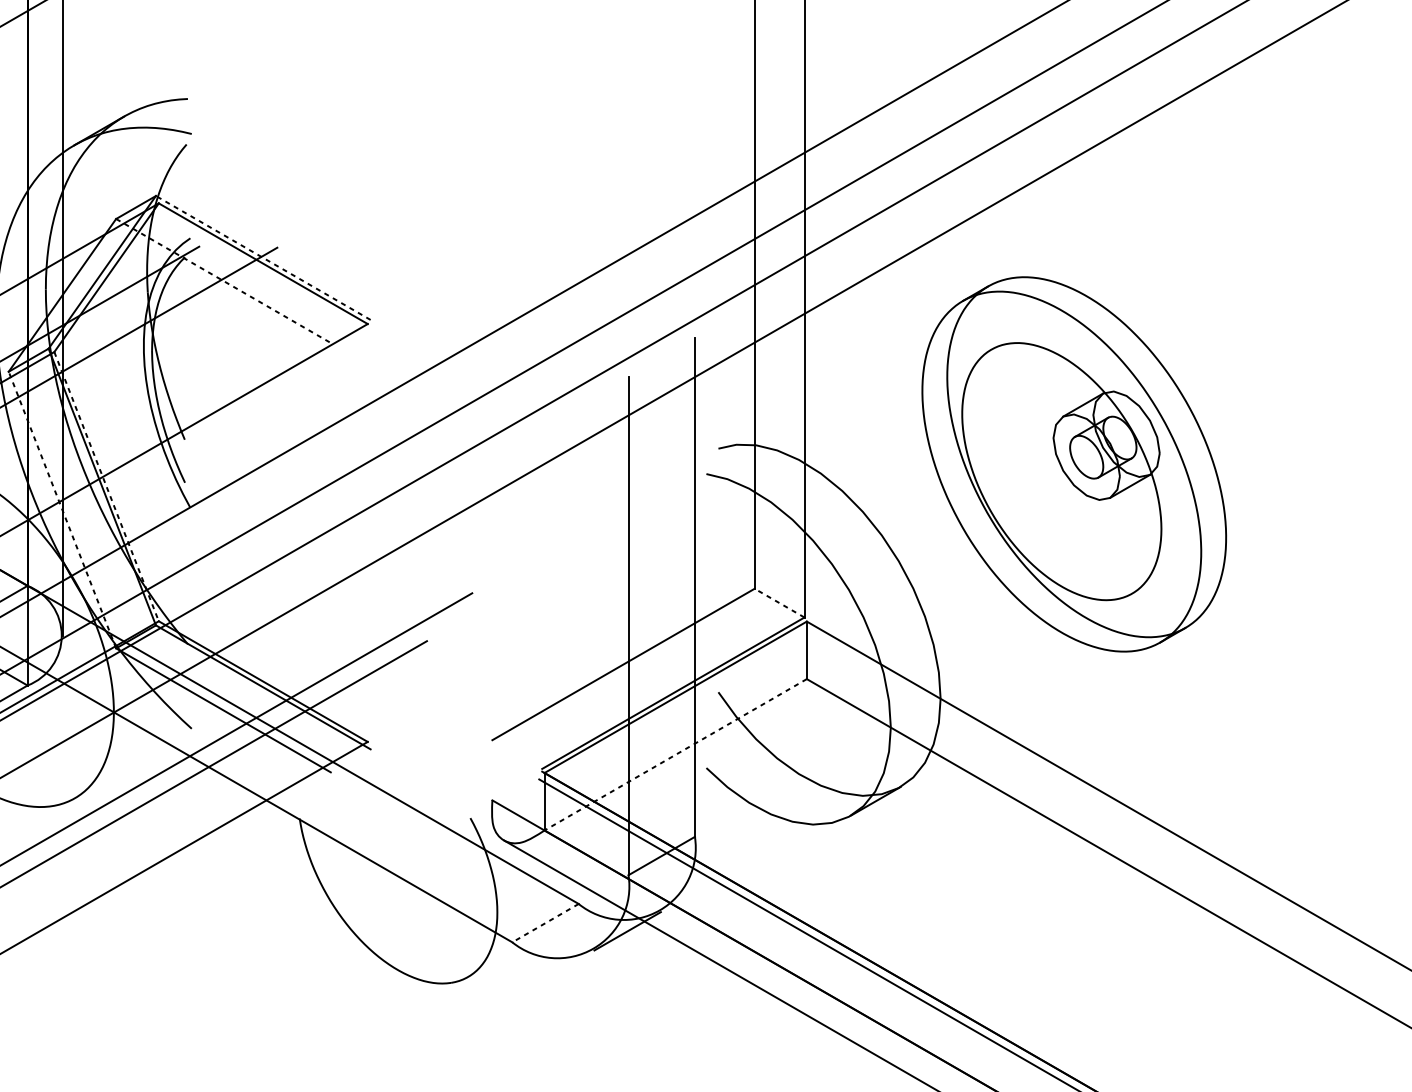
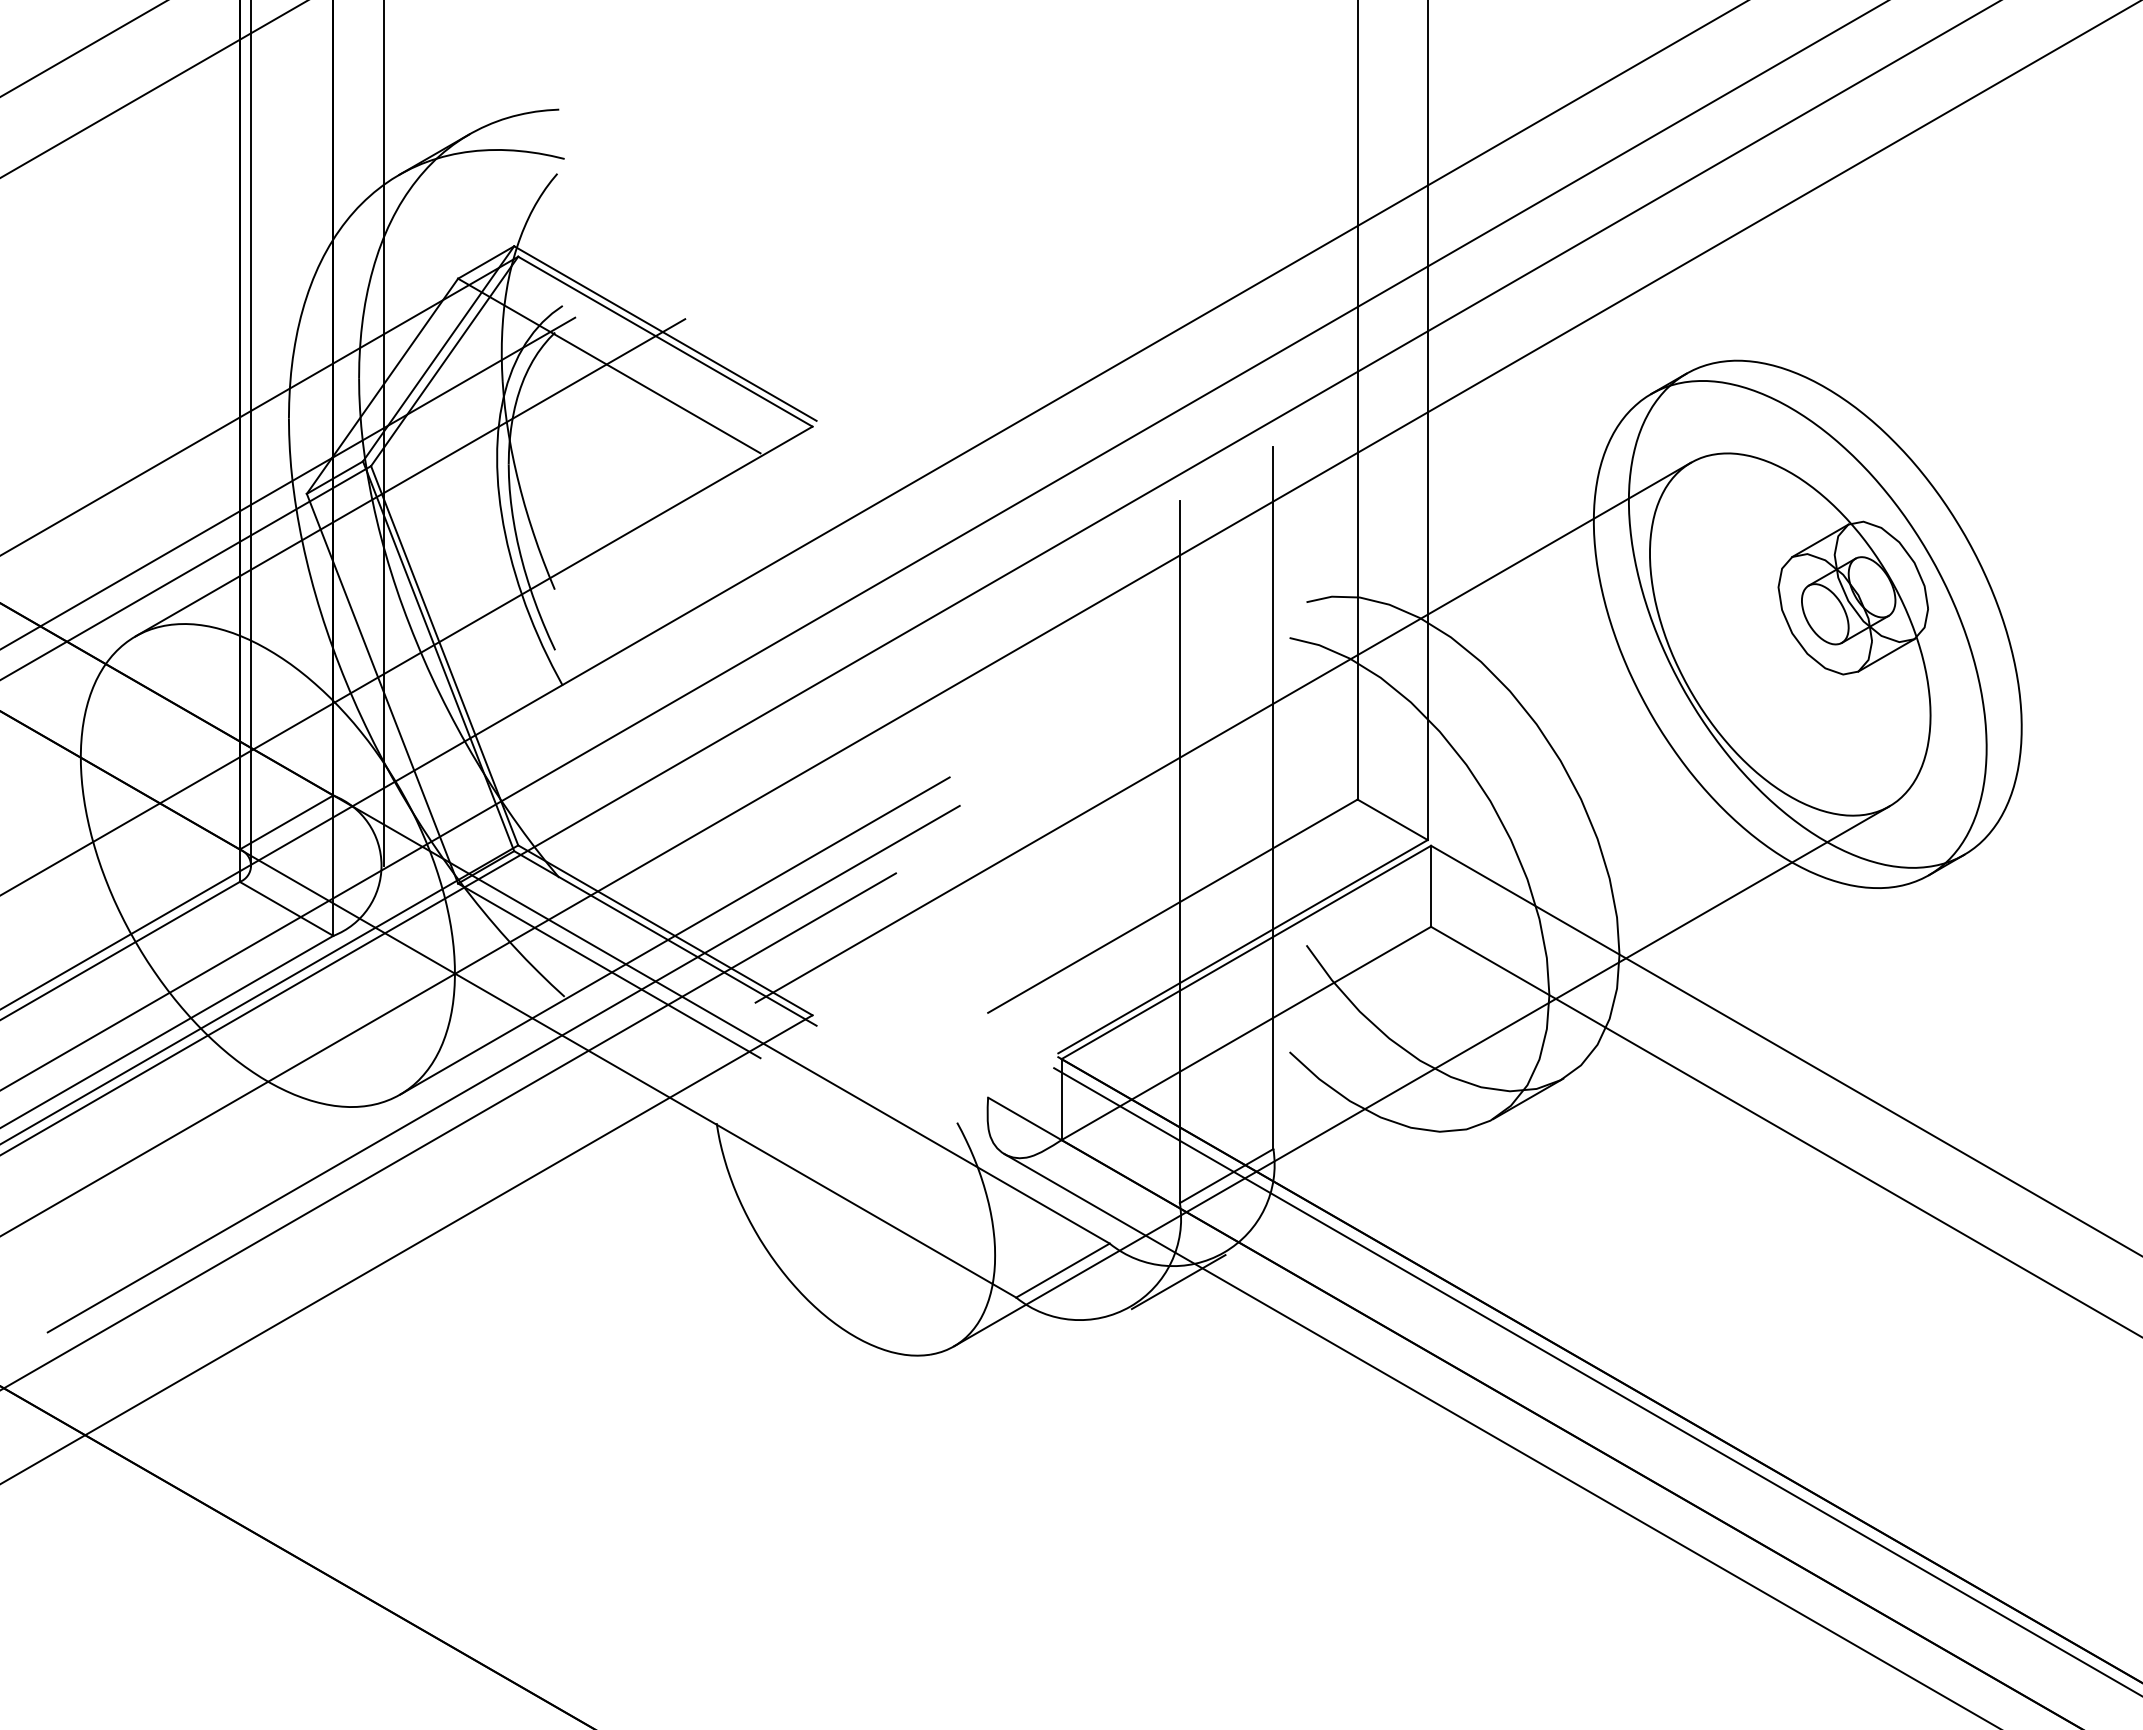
line: (263, 257) -> (665, 333), dashed -> solid
line: (223, 281) -> (609, 366), dashed -> solid
line: (106, 487) -> (444, 656), dashed -> solid
line: (62, 509) -> (382, 688), dashed -> solid
line: (659, 541) -> (1223, 732), added
line: (779, 602) -> (1392, 819), dashed -> solid
line: (269, 685) -> (674, 935), added
line: (675, 754) -> (1245, 1033), dashed -> solid
line: (800, 785) -> (1421, 1076), added
line: (545, 923) -> (1062, 1270), dashed -> solid

